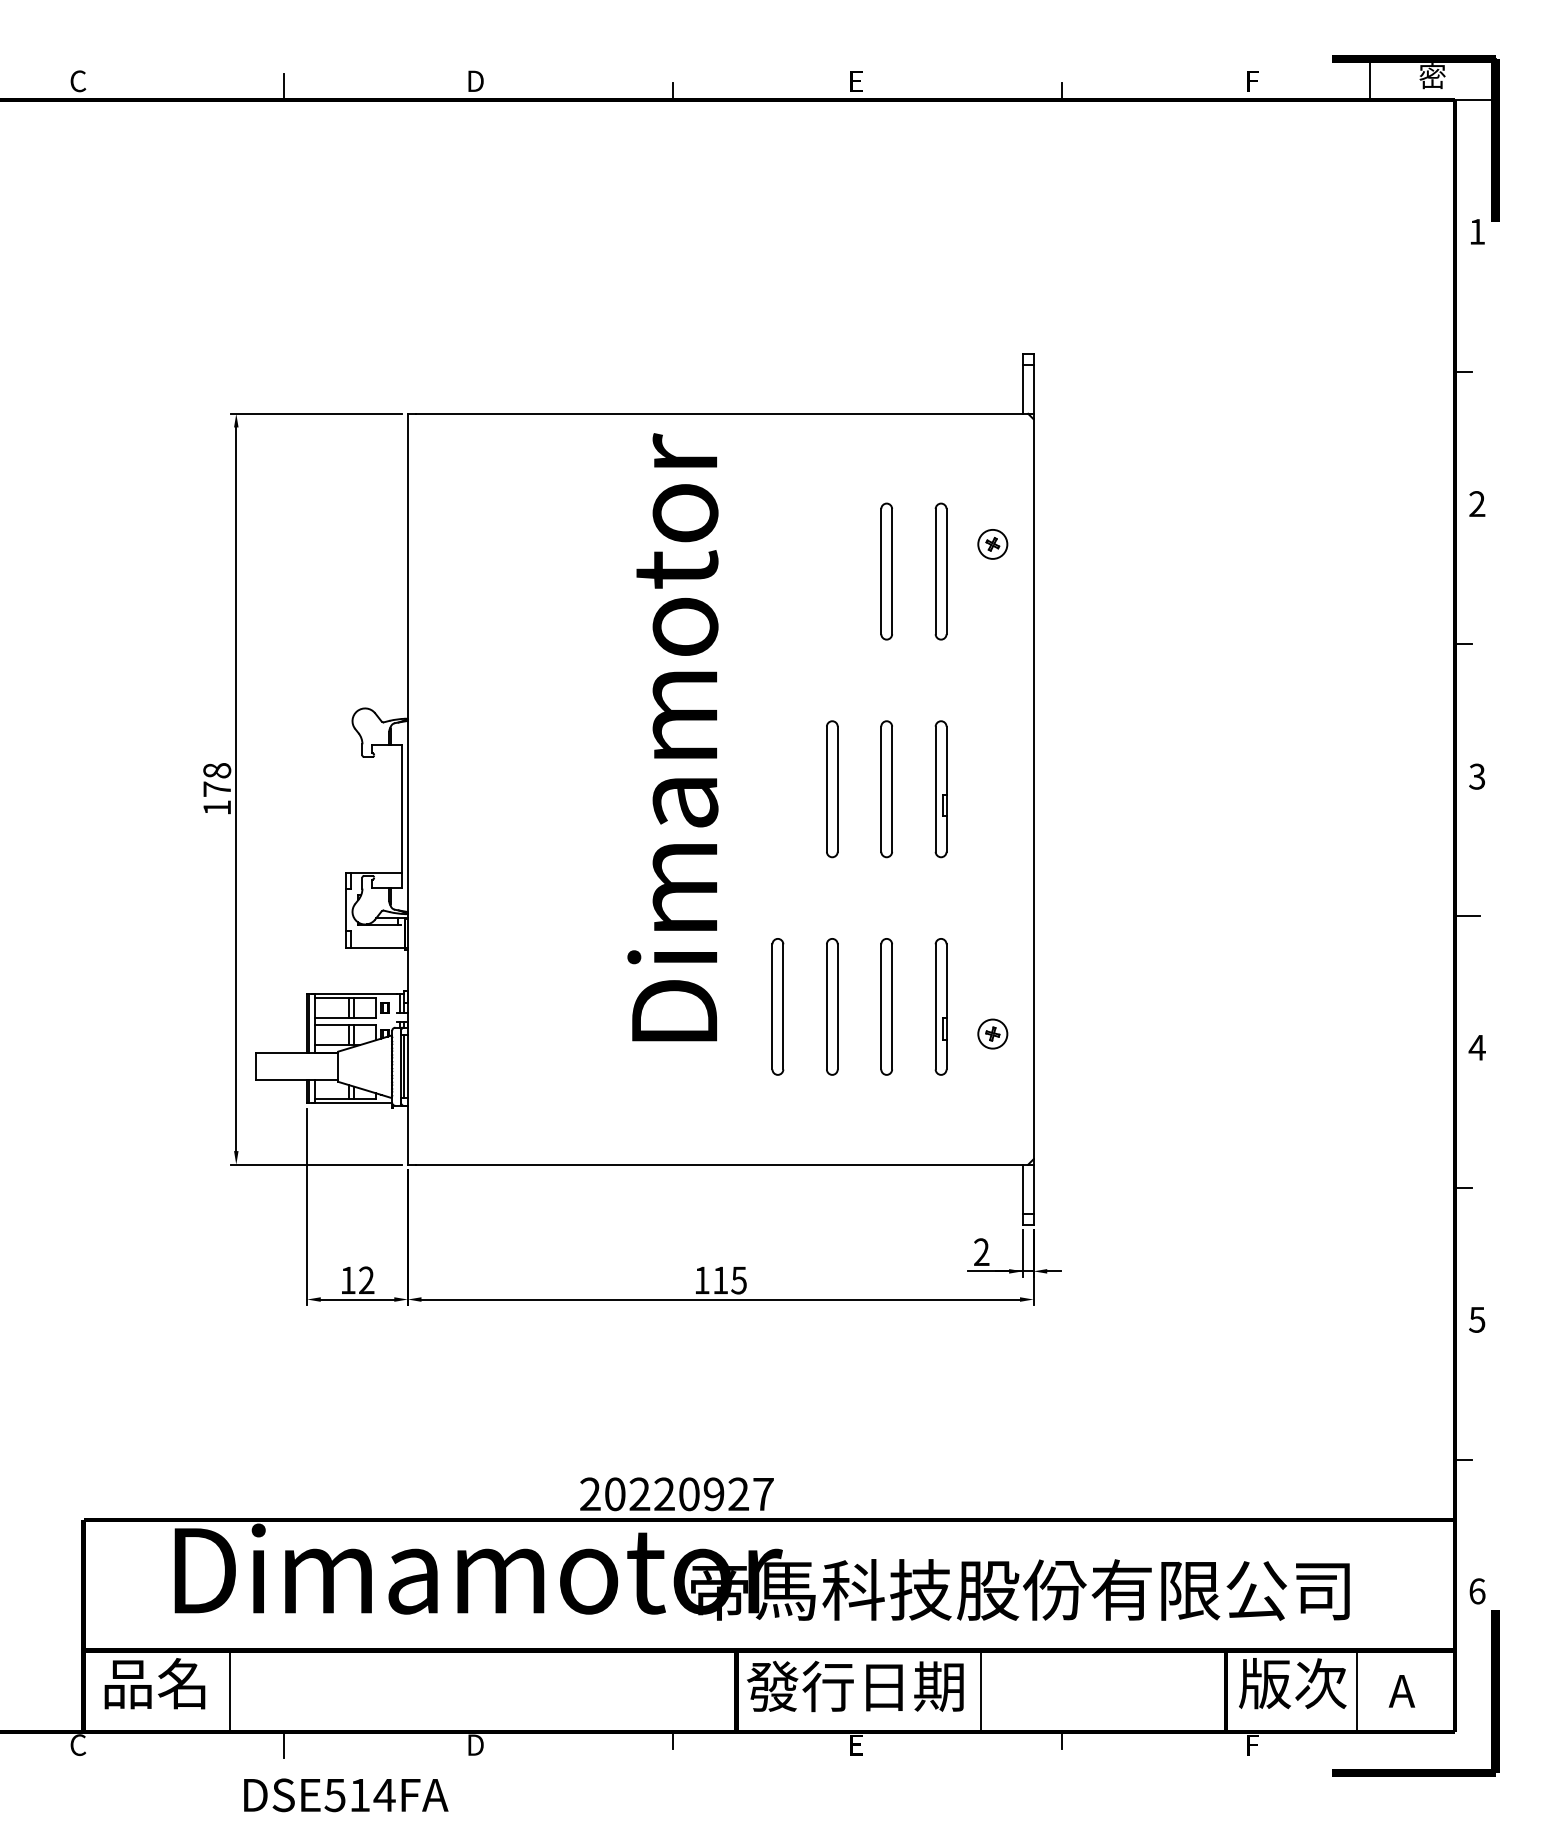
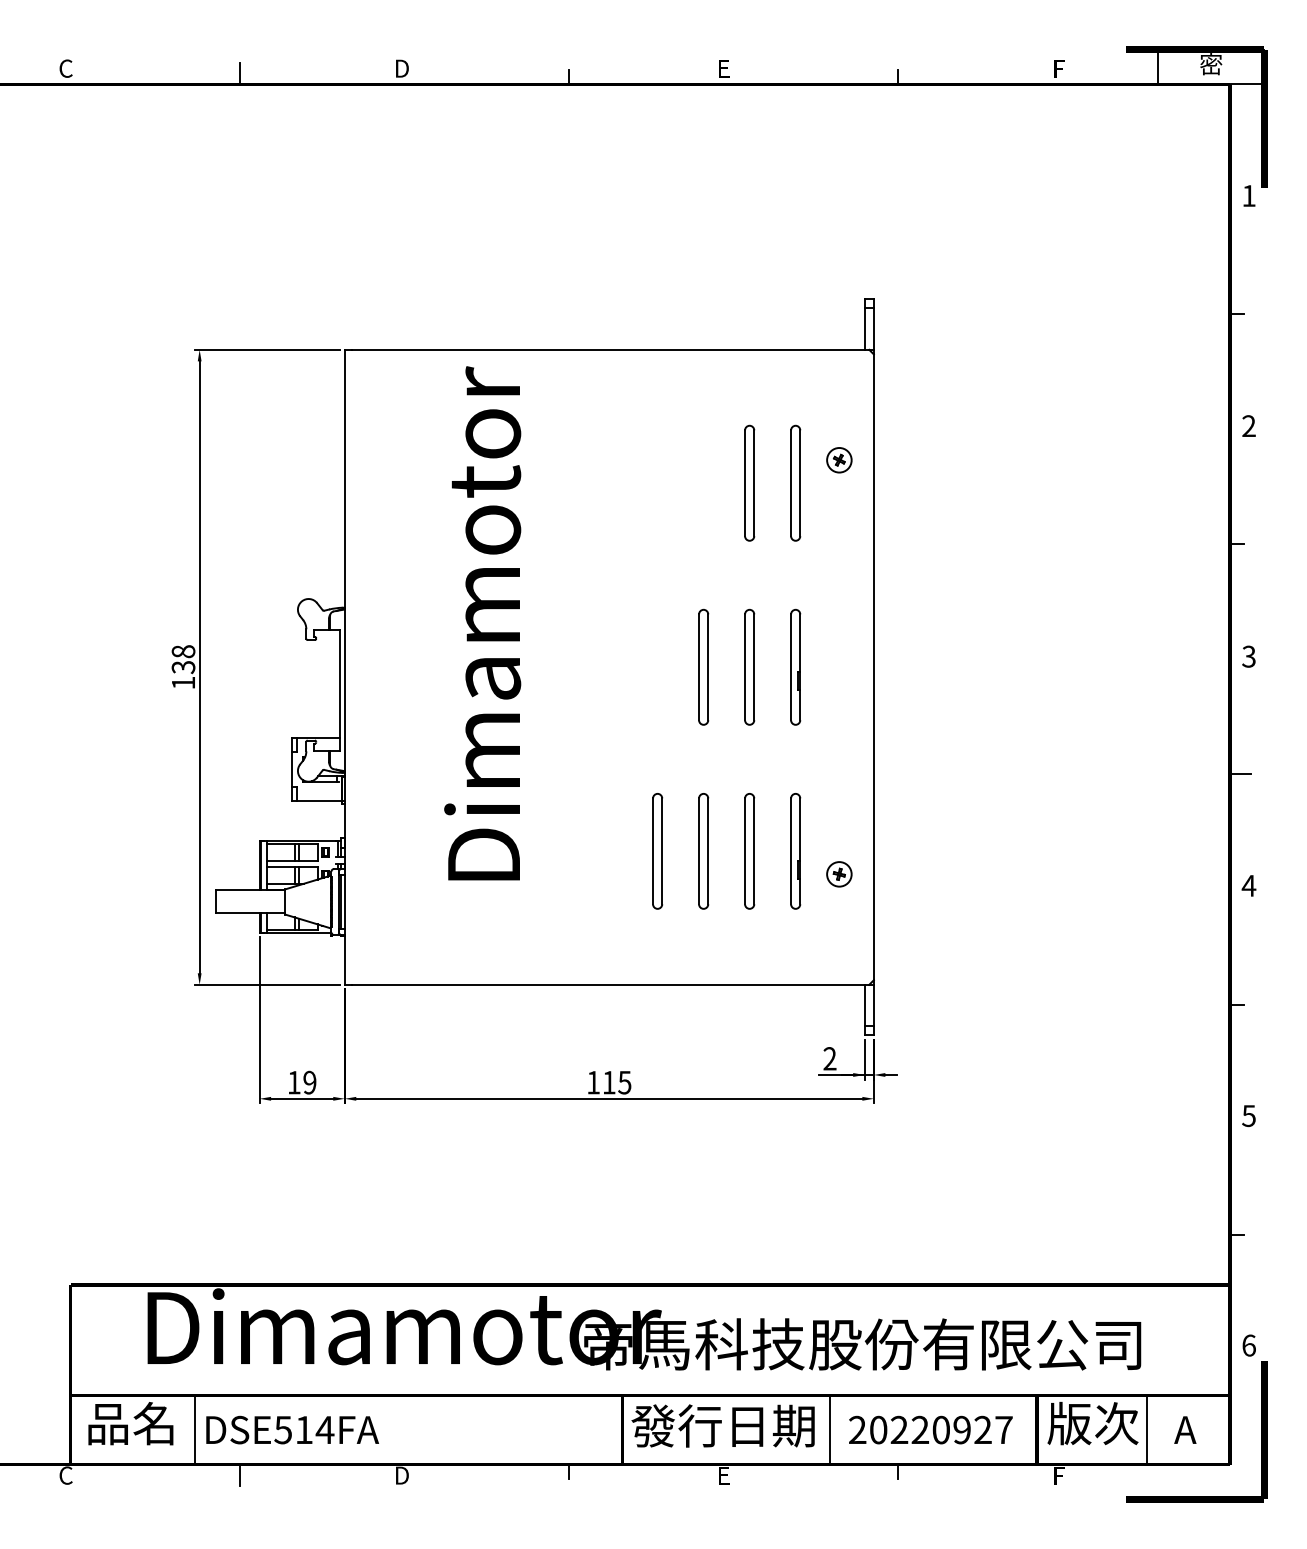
text: (672, 737) -> (482, 623), moved
text: (217, 789) -> (183, 667), 178 -> 138
text: (366, 1280) -> (309, 1082), 12 -> 19
text: (676, 1494) -> (930, 1430), moved
text: (346, 1795) -> (292, 1430), moved

